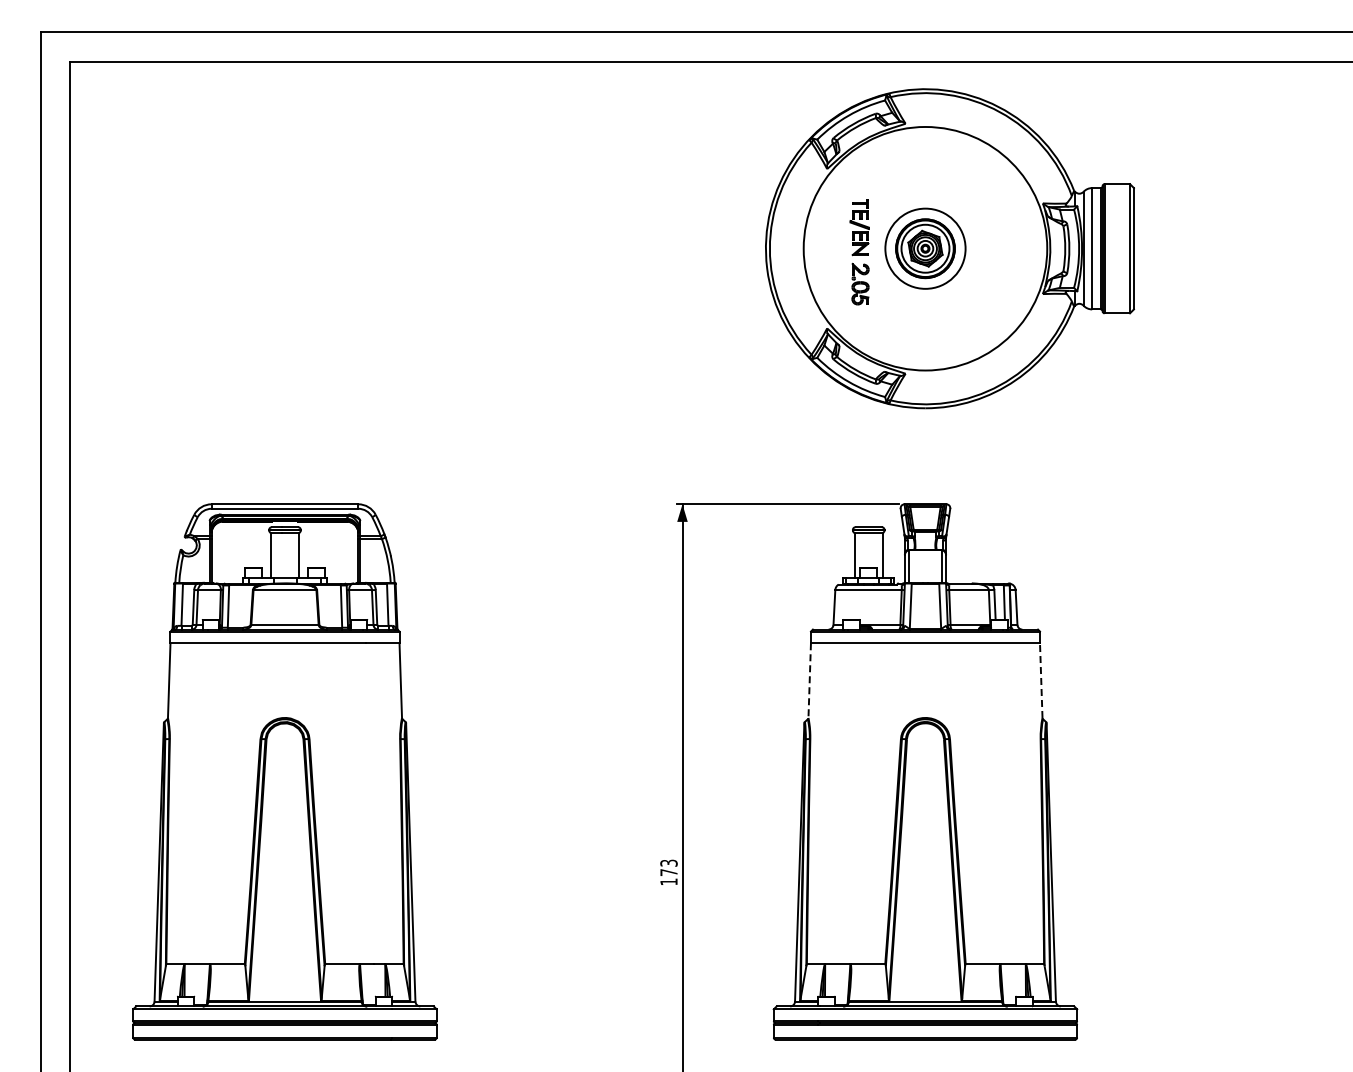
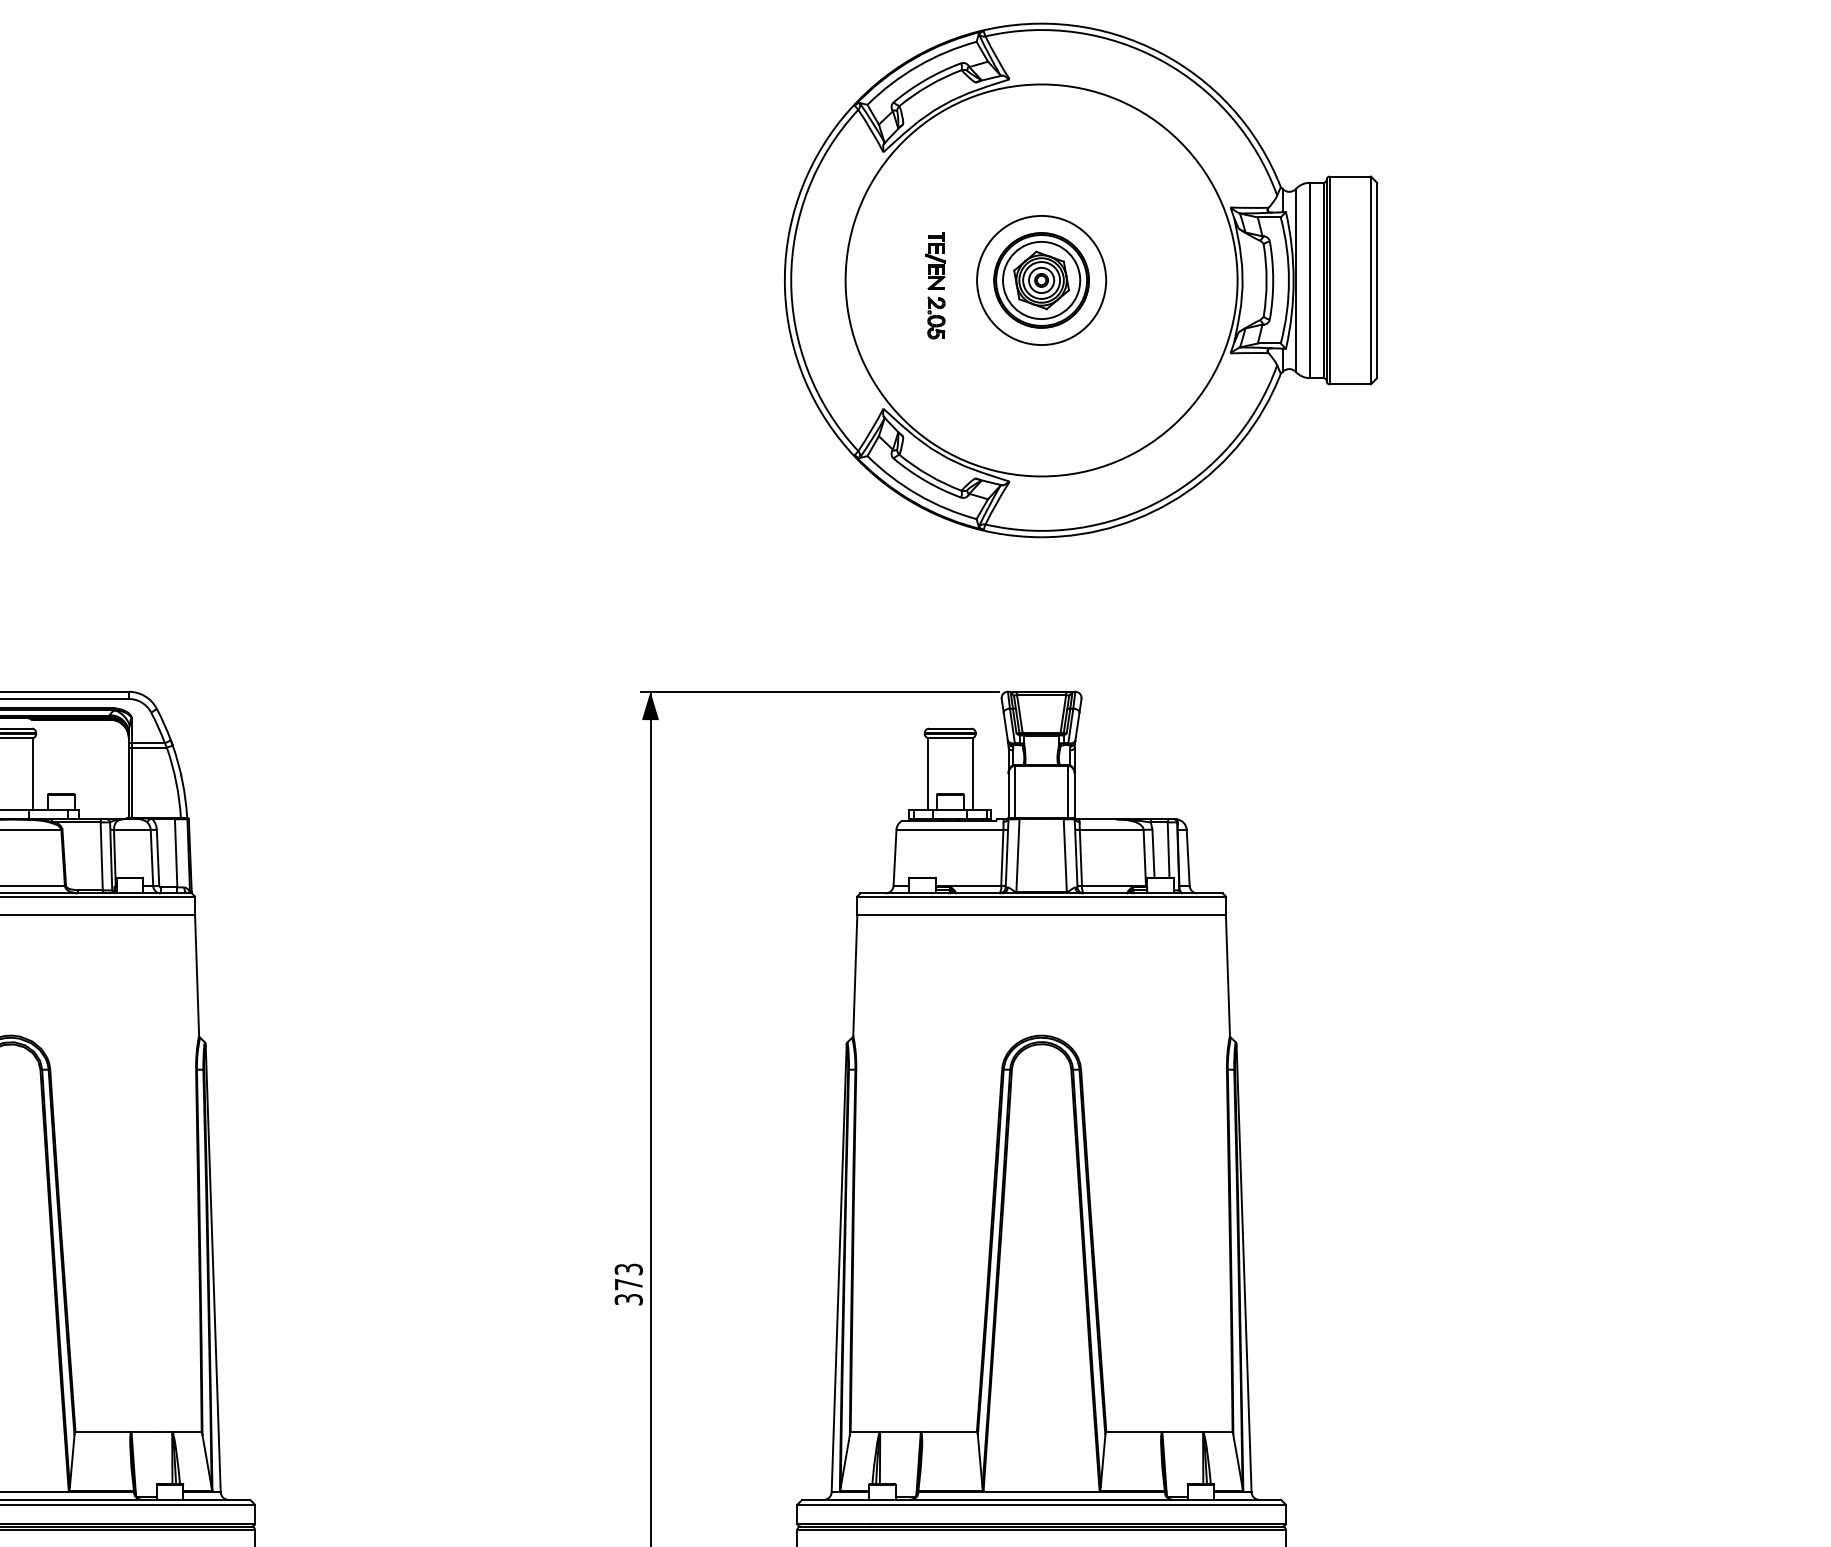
part: (859, 251) -> (935, 284), size x0.62
line: (1041, 680) -> (1228, 975), dashed -> solid
line: (809, 681) -> (854, 976), dashed -> solid
text: (668, 881) -> (627, 1298), 173 -> 373

